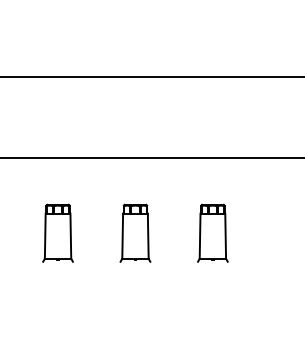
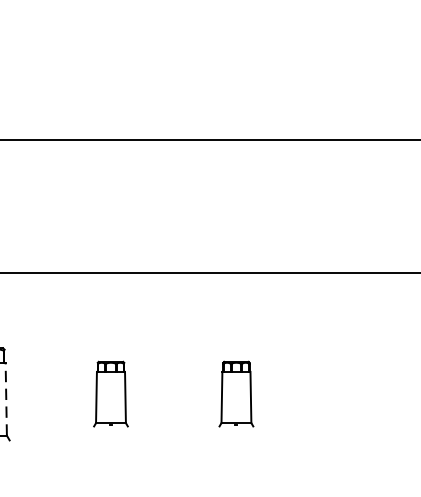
part: (135, 232) -> (111, 393), size x0.7
part: (212, 232) -> (235, 393), size x0.7
line: (70, 236) -> (5, 399), solid -> dashed

